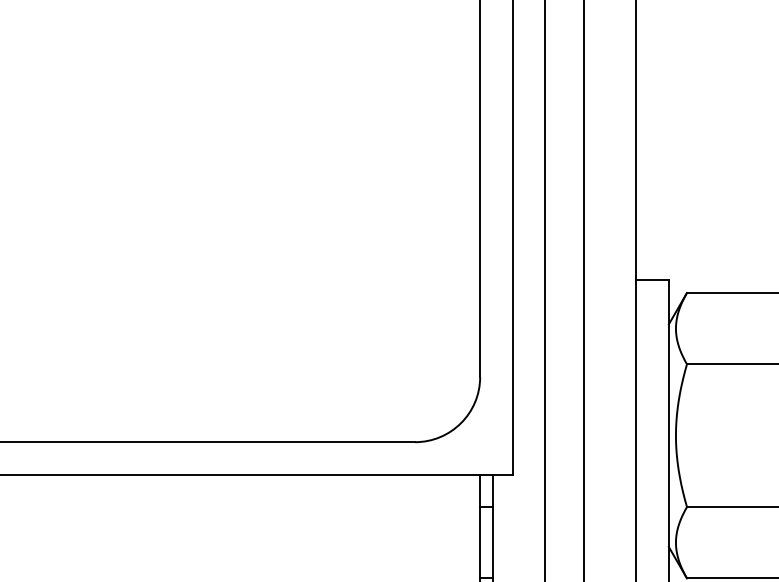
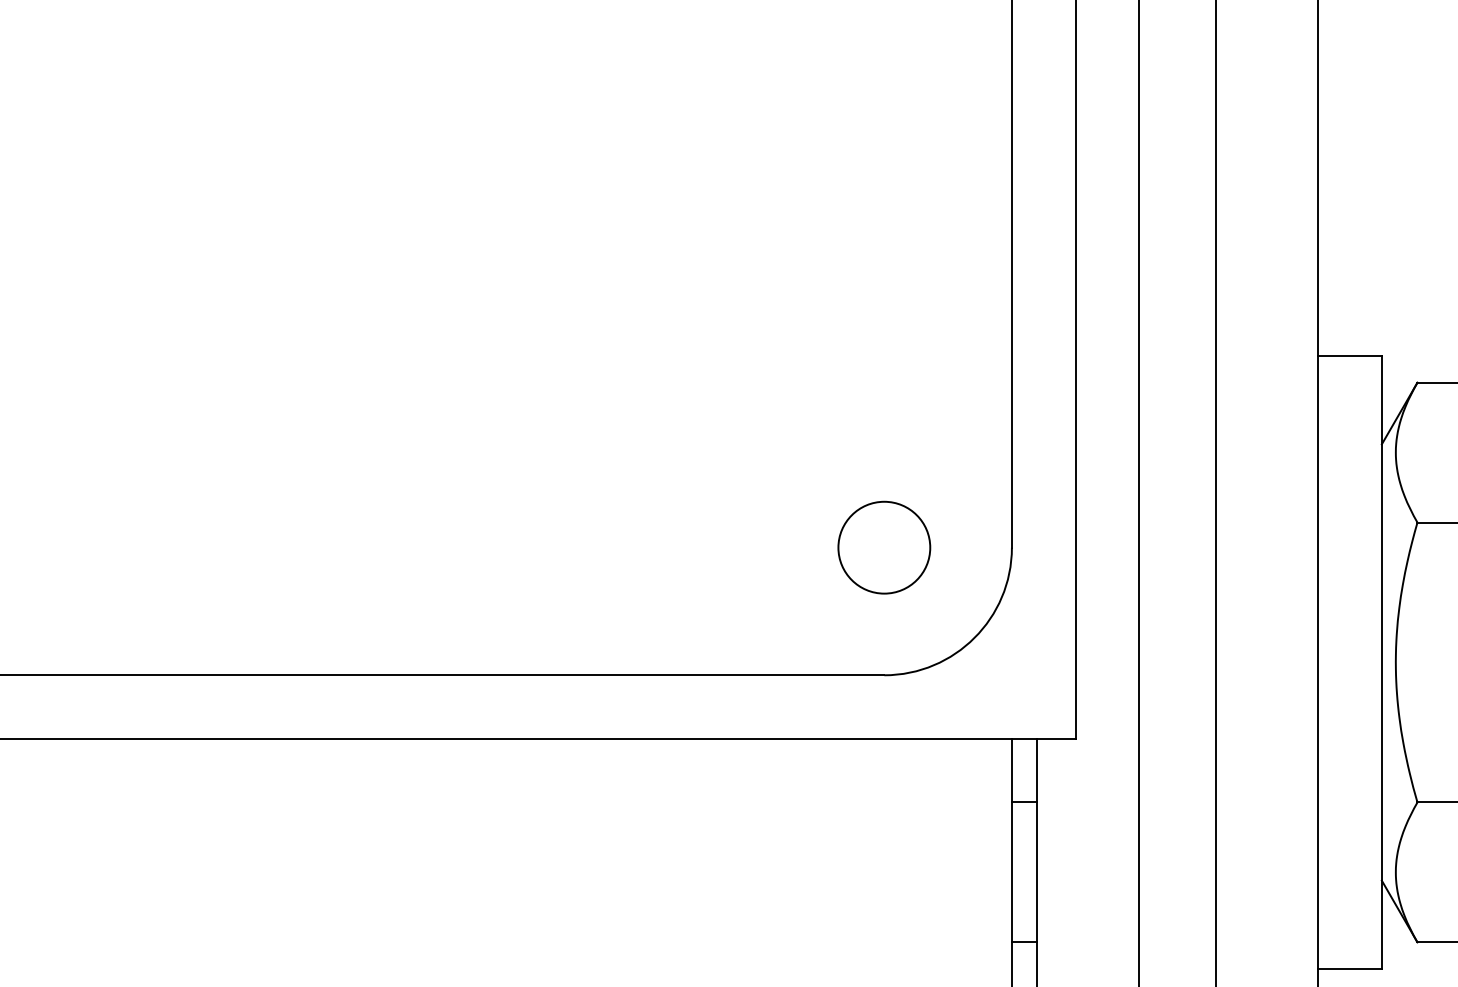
circle: (414, 376) -> (883, 546), added

